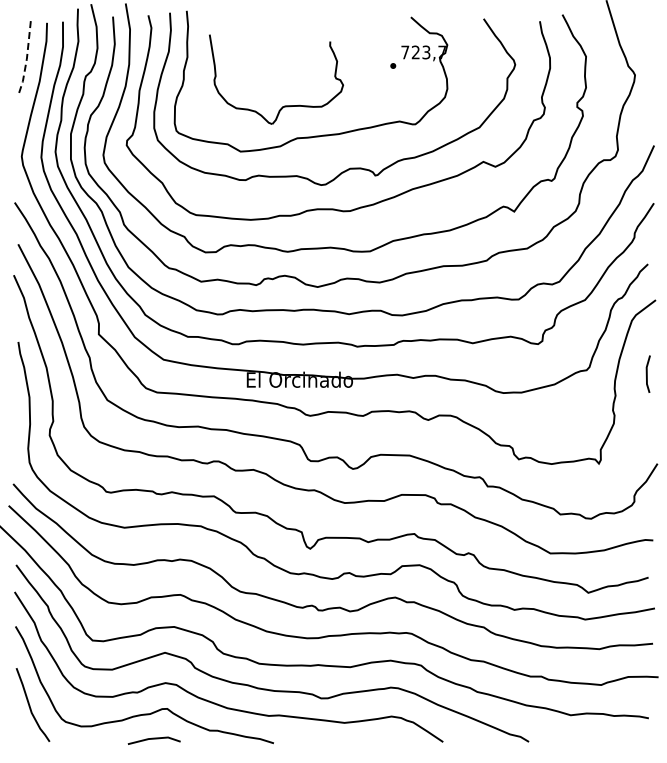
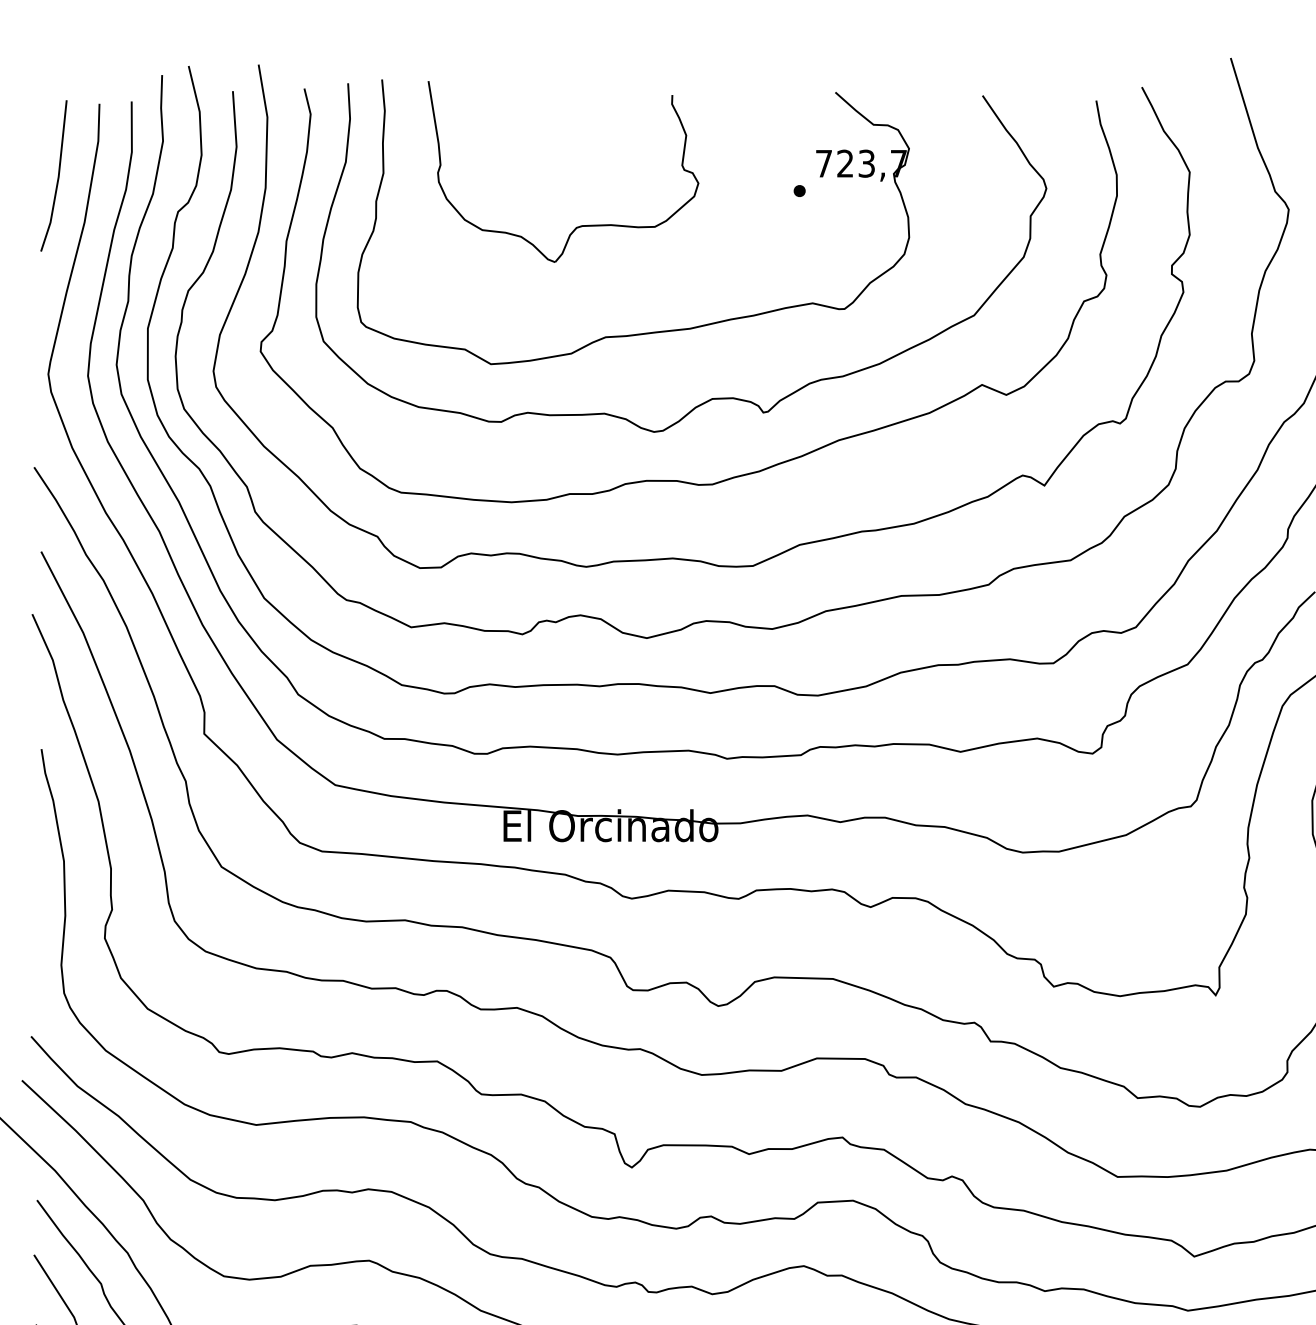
line: (26, 59) -> (57, 177), dashed -> solid
part: (284, 105) -> (579, 224), moved

